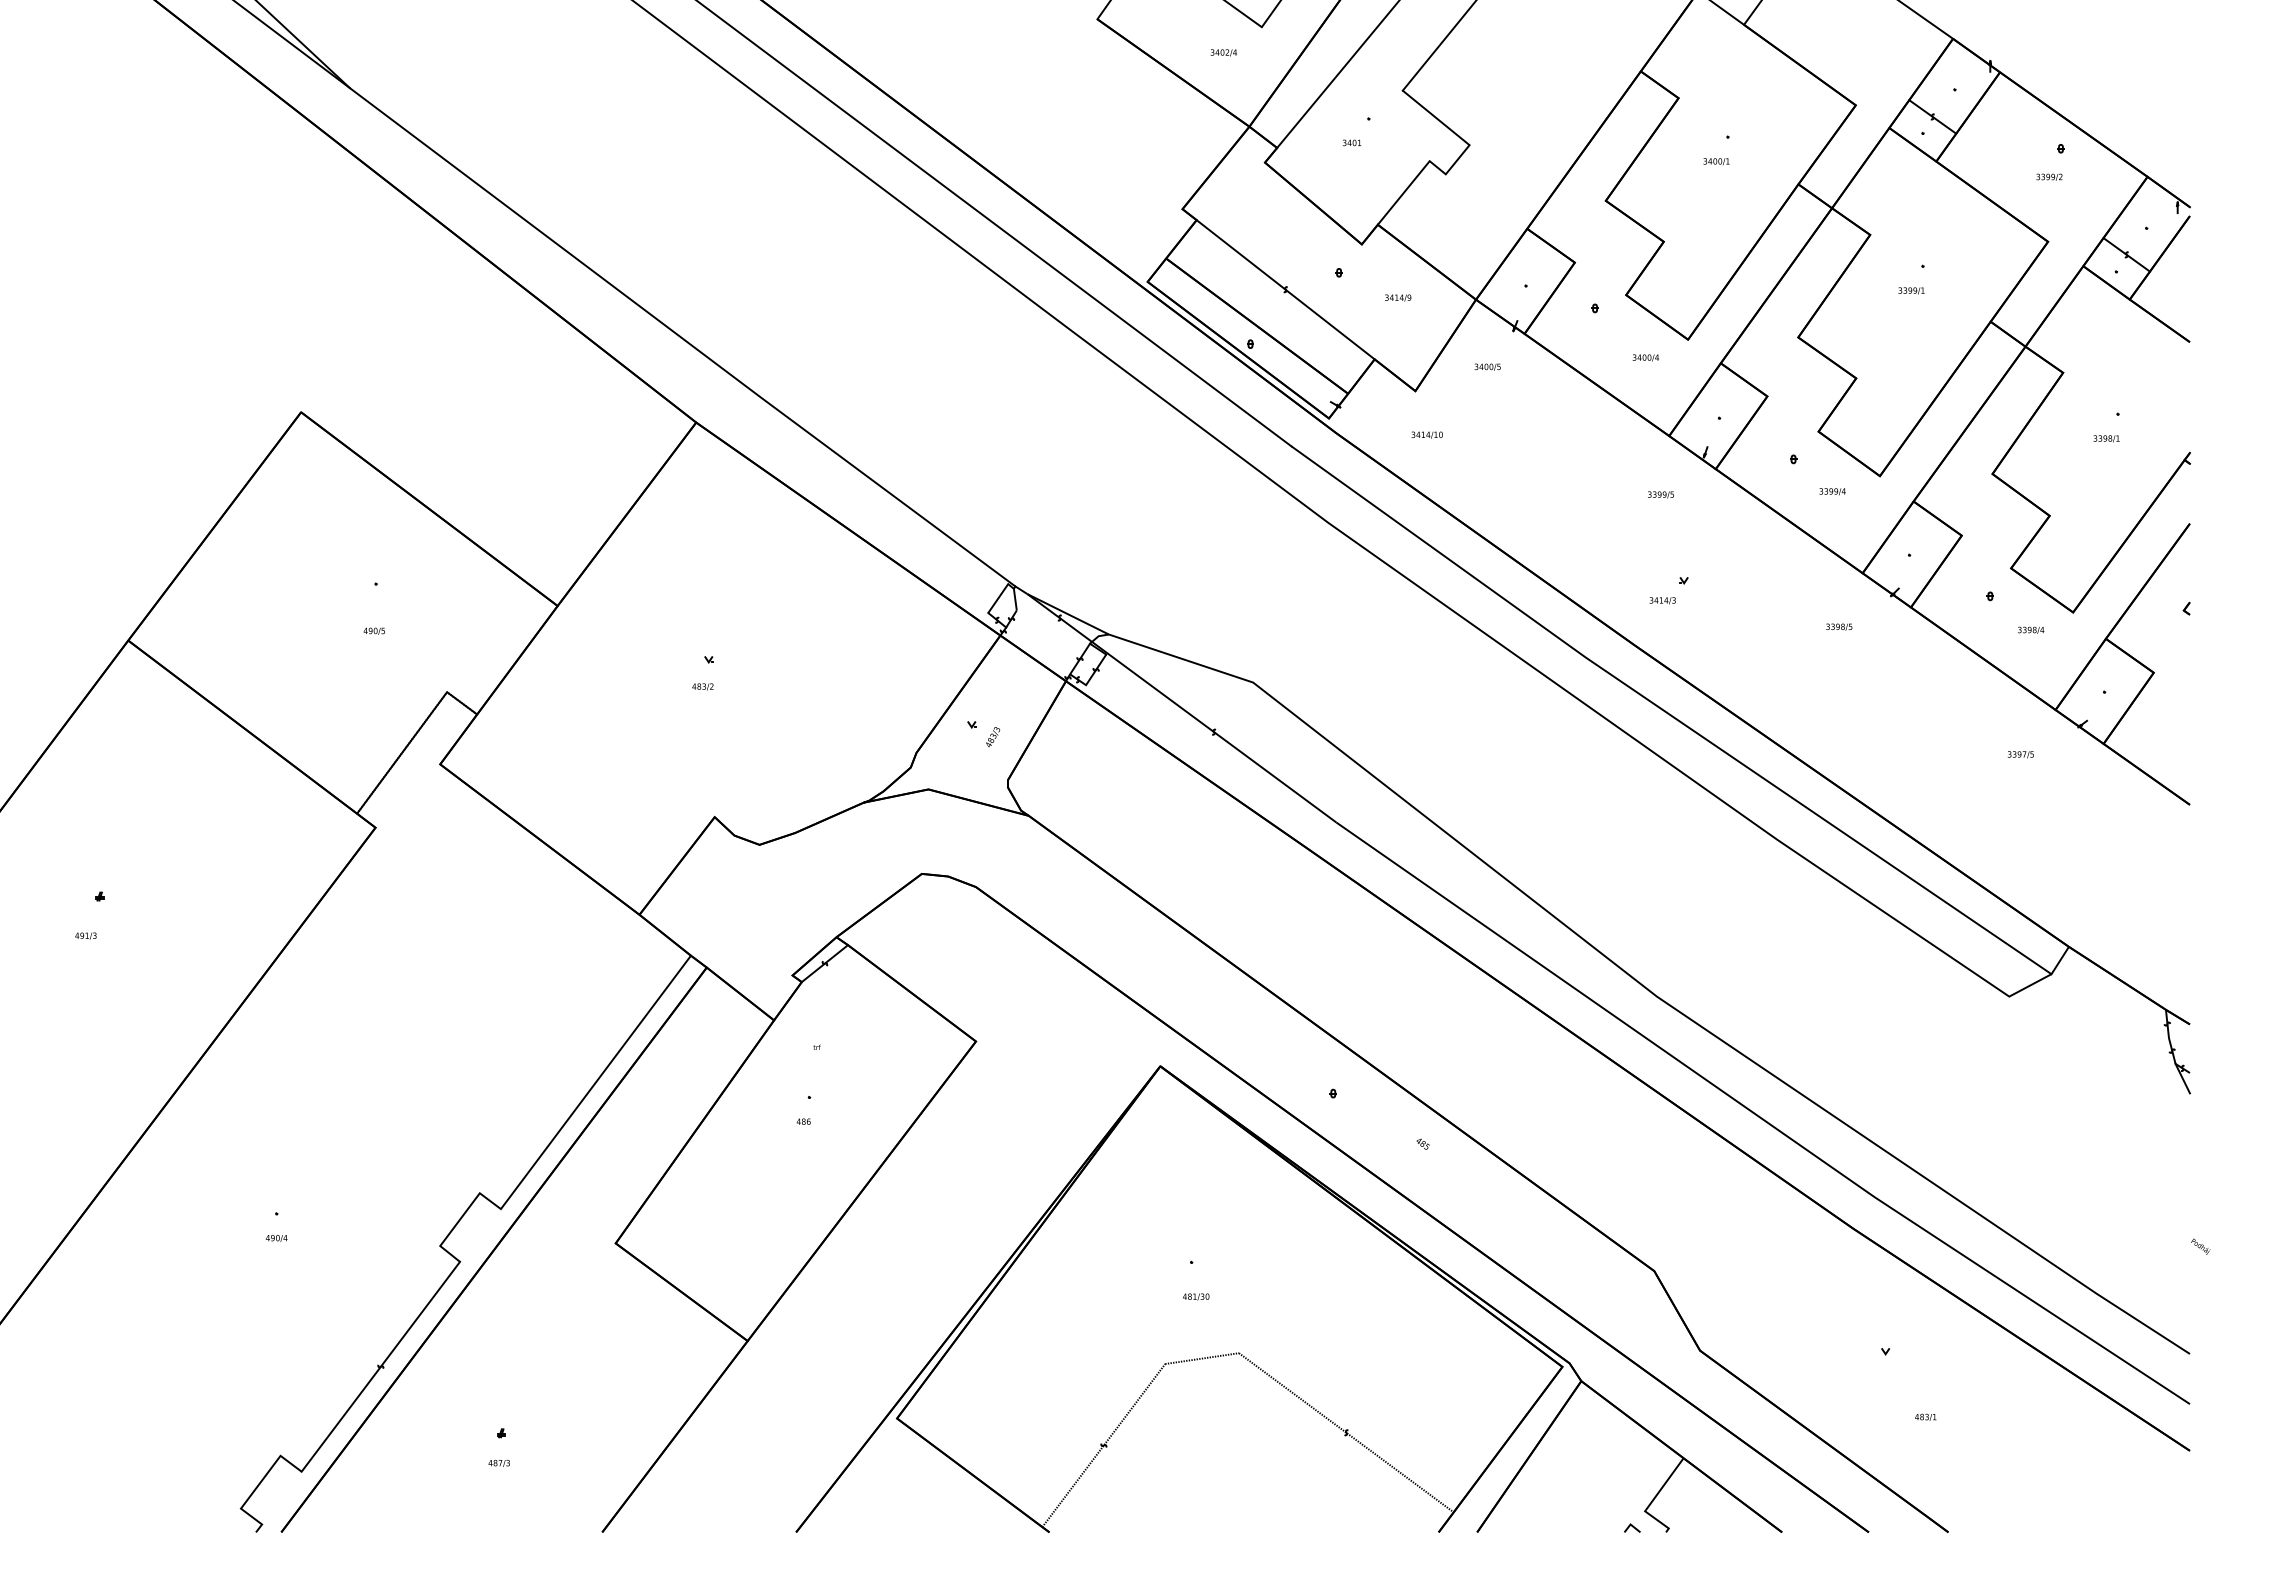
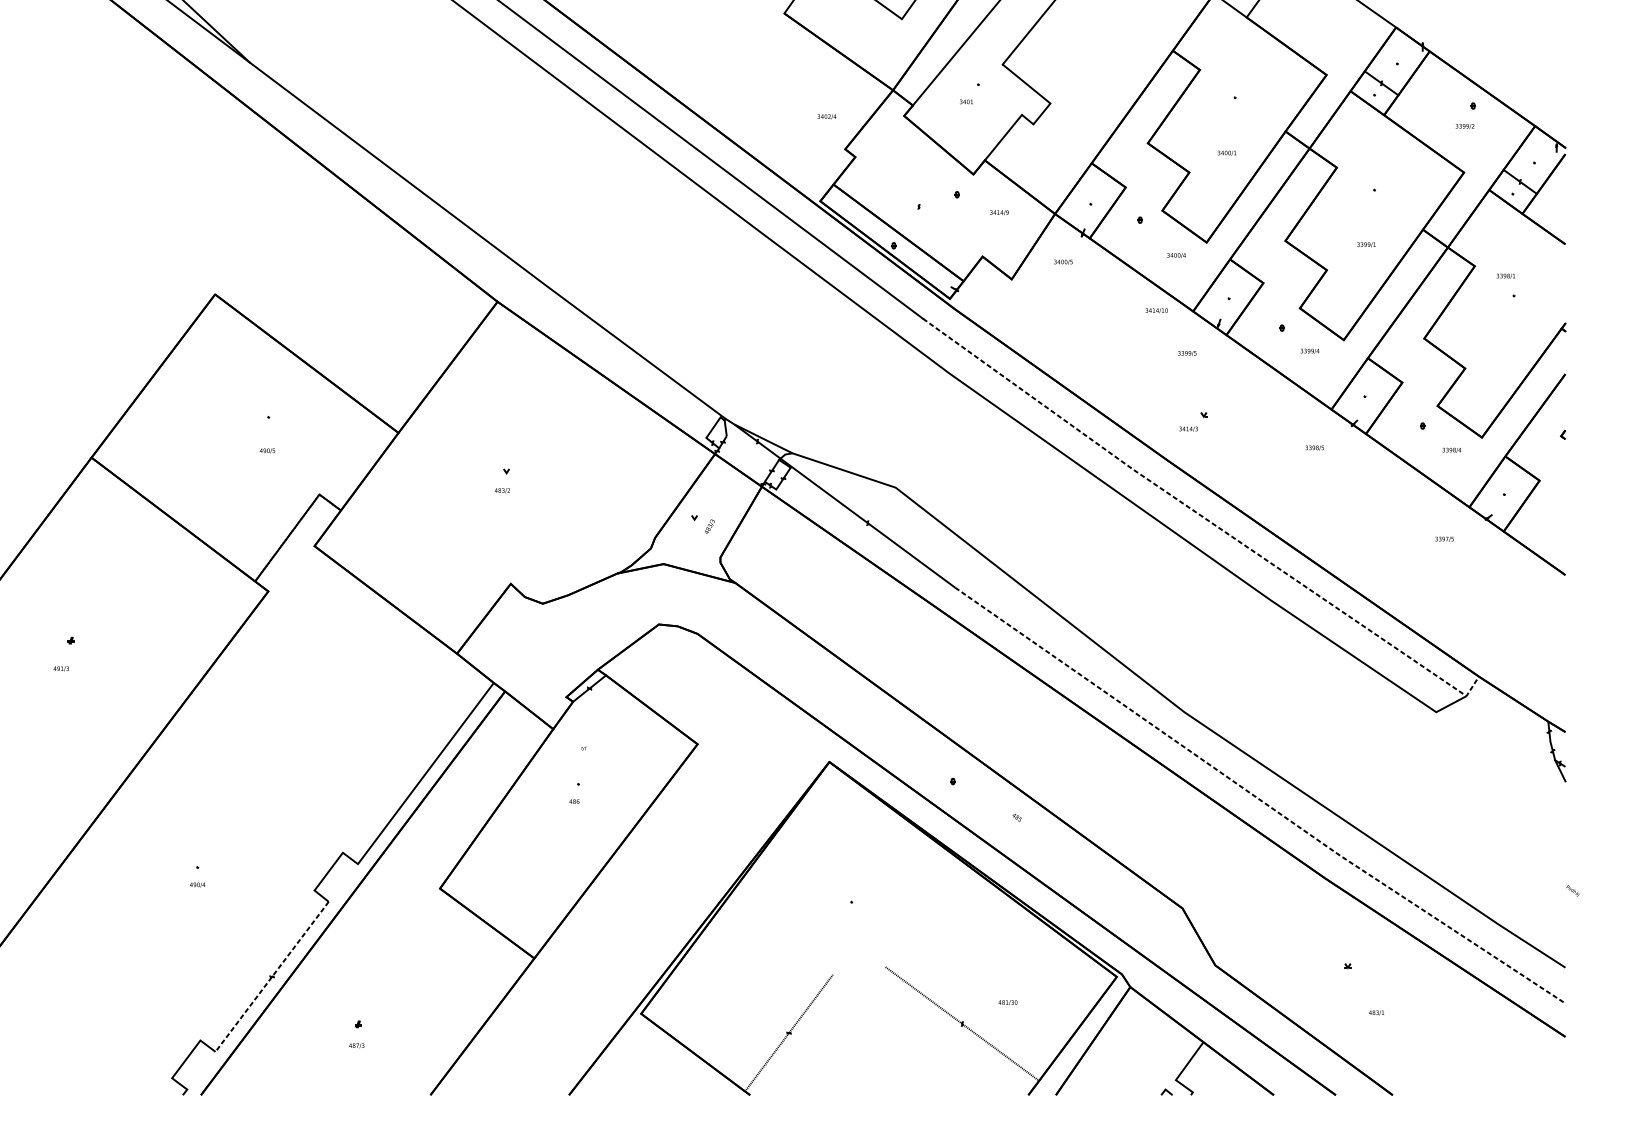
text: (1223, 52) -> (826, 116), moved
text: (1716, 161) -> (1226, 153), moved
line: (1285, 289) -> (918, 206), removed
text: (1911, 290) -> (1366, 244), moved
text: (1426, 434) -> (1156, 310), moved
text: (2106, 438) -> (1505, 276), moved
line: (1682, 723) -> (1202, 516), solid -> dashed
line: (1760, 1117) -> (1258, 798), solid -> dashed
text: (1196, 1296) -> (1008, 1002), moved
line: (1202, 1358) -> (859, 970), removed
line: (380, 1367) -> (271, 977), solid -> dashed

